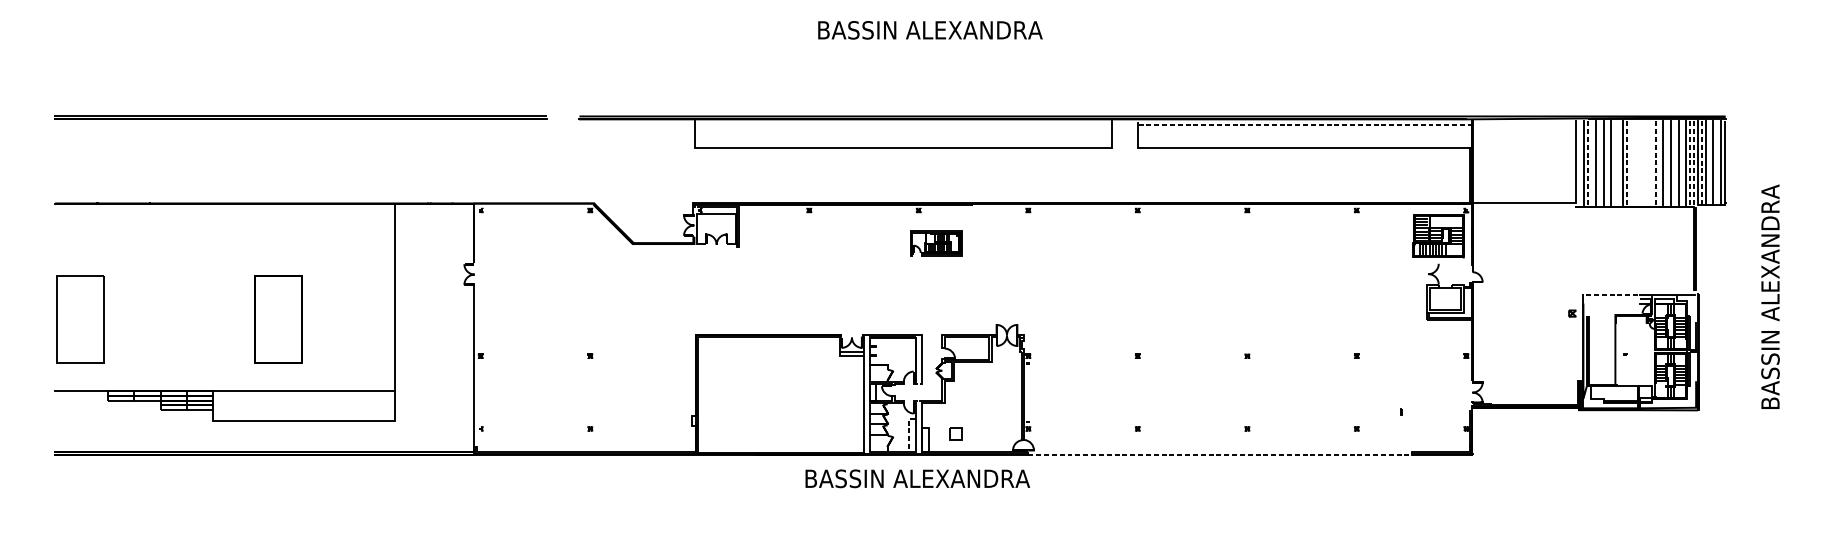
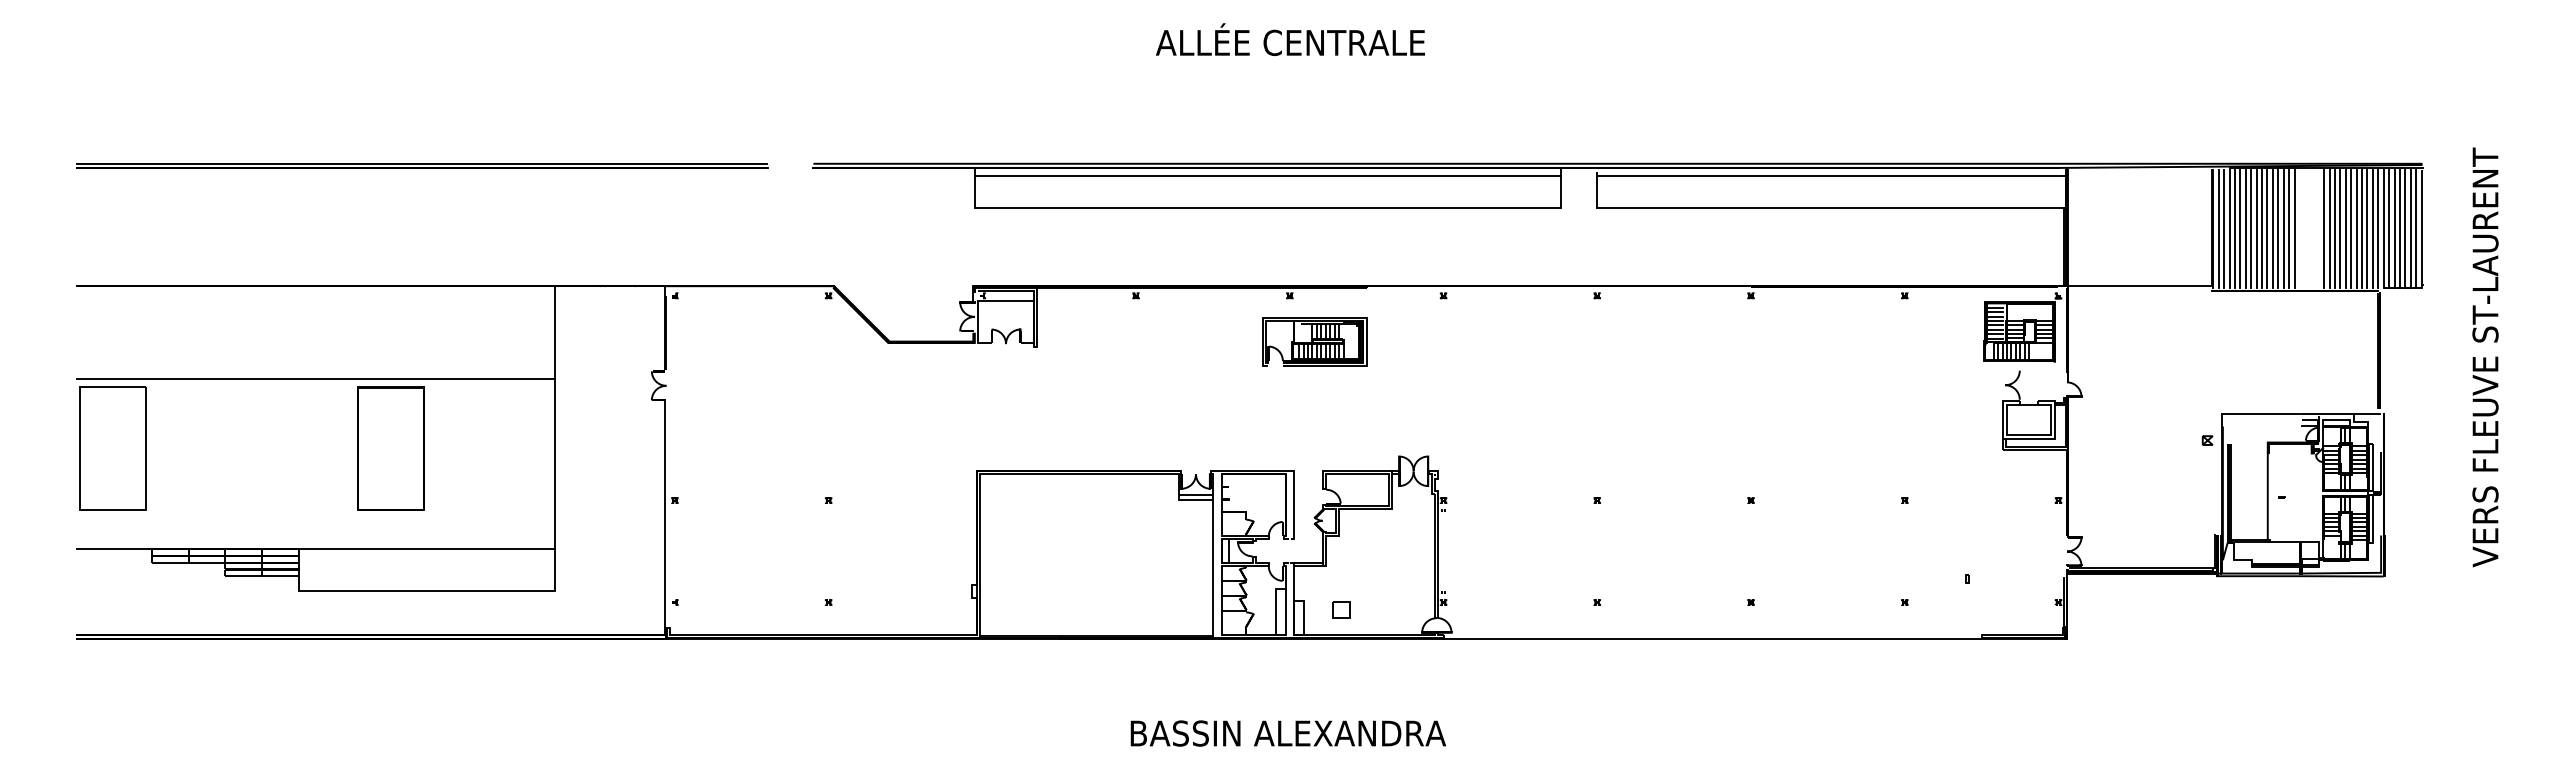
text: (929, 27) -> (1305, 39), BASSIN ALEXANDRA -> ALLÉE CENTRALE
line: (902, 124) -> (1267, 175), added
line: (1318, 124) -> (1850, 175), dashed -> solid
line: (1576, 162) -> (2213, 228), added
line: (1580, 162) -> (2218, 228), added
line: (1588, 162) -> (2229, 228), dashed -> solid
line: (1591, 162) -> (2234, 228), added
line: (1599, 162) -> (2245, 228), added
line: (1607, 162) -> (2256, 228), added
line: (1615, 162) -> (2267, 228), added
line: (1618, 162) -> (2272, 228), added
line: (1626, 162) -> (2283, 228), dashed -> solid
line: (1630, 162) -> (2289, 228), added
line: (1634, 162) -> (2294, 228), added
line: (1655, 162) -> (2324, 228), dashed -> solid
line: (1659, 162) -> (2329, 228), added
line: (1667, 162) -> (2340, 228), added
line: (1675, 162) -> (2351, 228), added
line: (1682, 162) -> (2362, 228), added
line: (1689, 162) -> (2372, 228), dashed -> solid
line: (1694, 162) -> (2378, 228), dashed -> solid
line: (1709, 162) -> (2399, 228), added
line: (1717, 162) -> (2410, 228), added
line: (1702, 163) -> (2389, 229), dashed -> solid
part: (936, 243) -> (1314, 341), size x1.43
text: (1770, 256) -> (2485, 360), BASSIN ALEXANDRA -> VERS FLEUVE ST-LAURENT
line: (225, 270) -> (316, 379), added
line: (1610, 294) -> (2260, 413), dashed -> solid
line: (909, 431) -> (1276, 606), dashed -> solid
line: (1219, 455) -> (1712, 639), dashed -> solid
text: (917, 478) -> (1287, 733), moved

